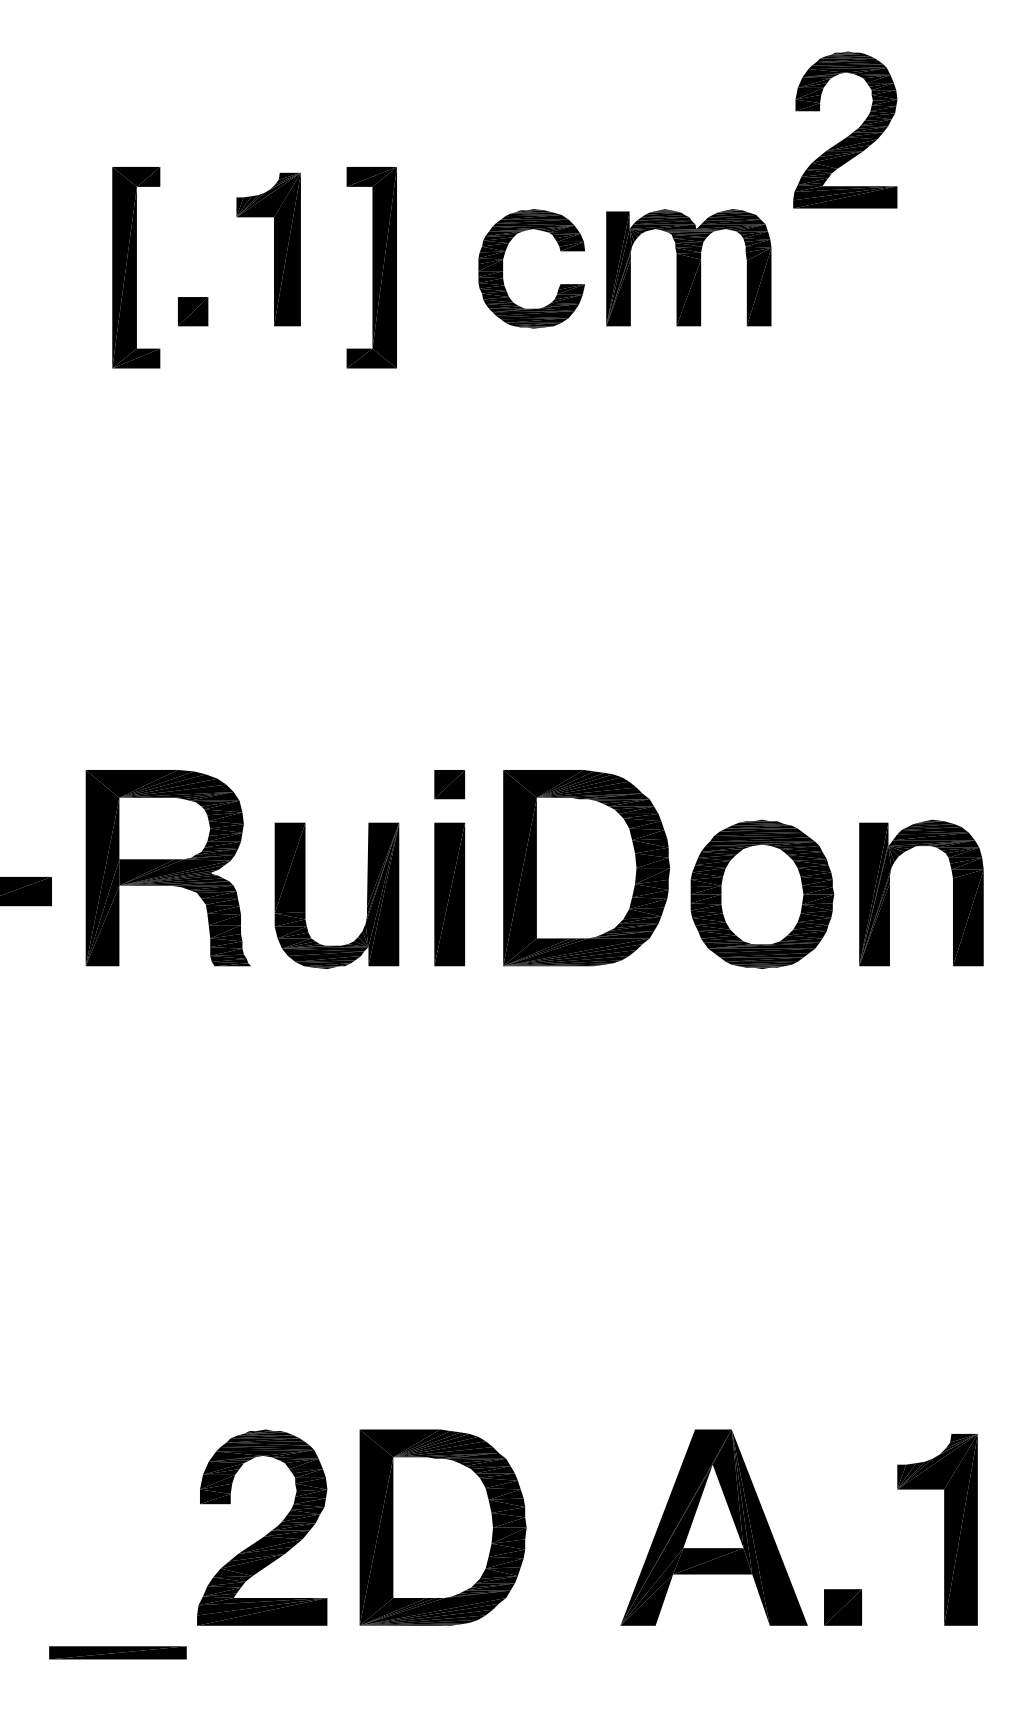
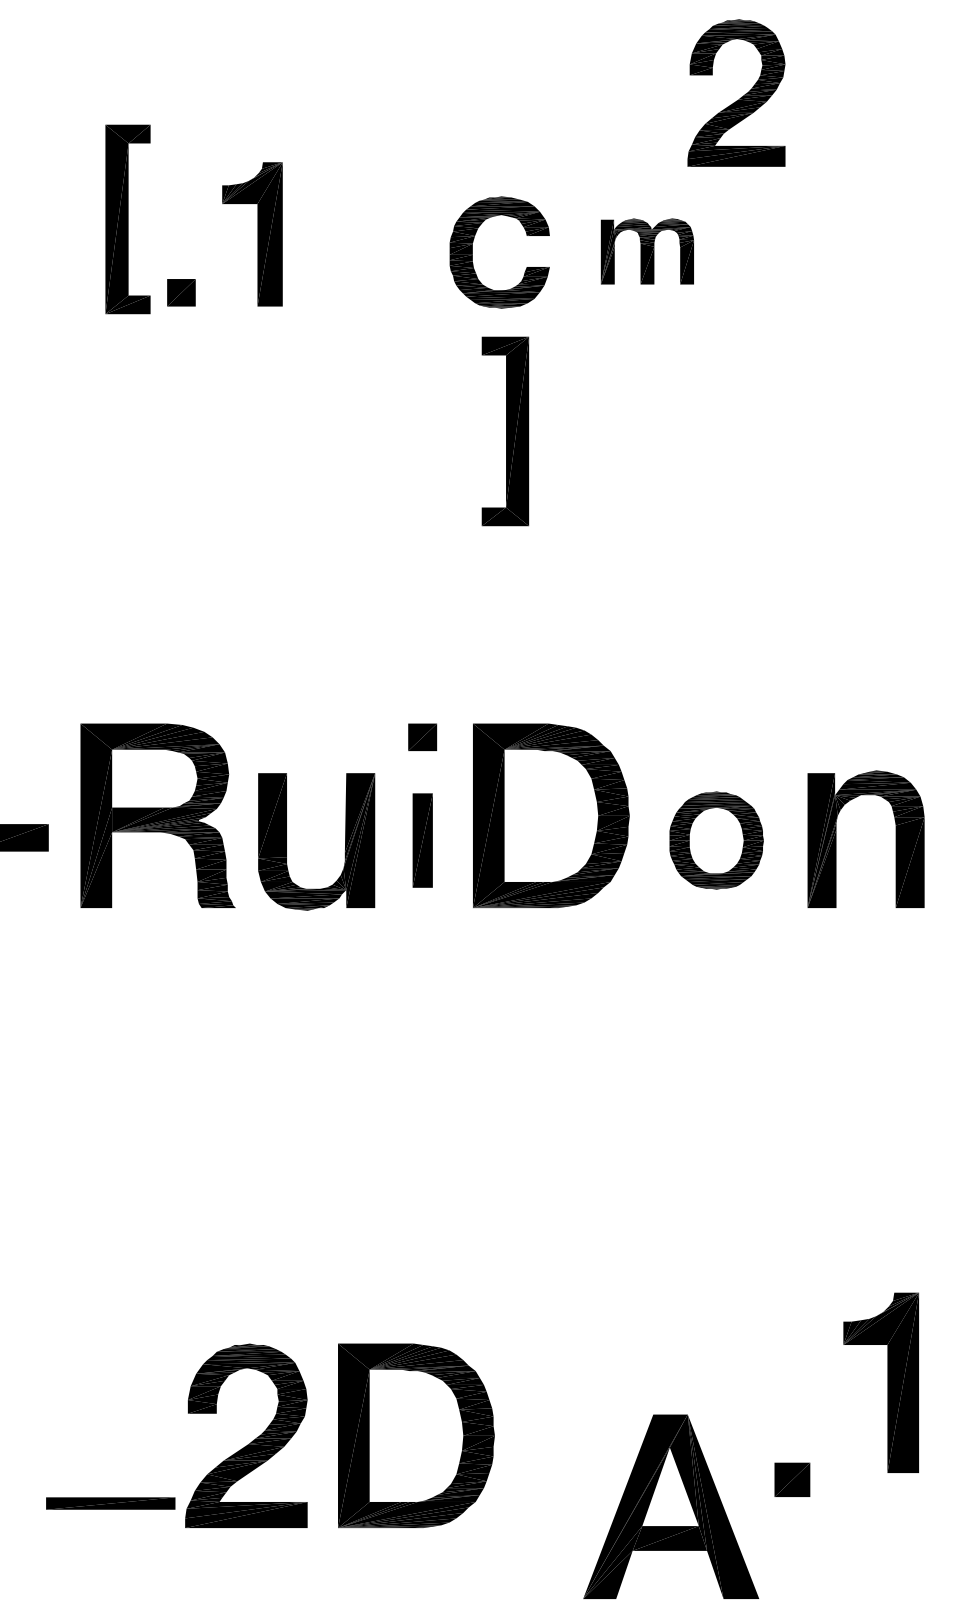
part: (849, 134) -> (740, 97), moved
part: (135, 267) -> (127, 219), moved
part: (371, 267) -> (505, 431), moved
part: (688, 267) -> (647, 251), size x0.6
part: (449, 894) -> (422, 840), size x0.7
part: (762, 894) -> (716, 840), size x0.7
part: (714, 1527) -> (671, 1506), moved
part: (944, 1529) -> (887, 1382), moved
part: (843, 1607) -> (792, 1479), moved
part: (117, 1652) -> (110, 1503), moved

